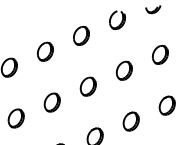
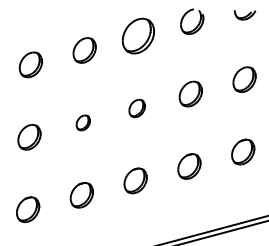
part: (81, 35) -> (138, 35), size x1.4
part: (88, 86) -> (137, 108), size x0.7
part: (52, 102) -> (83, 122), size x0.6

